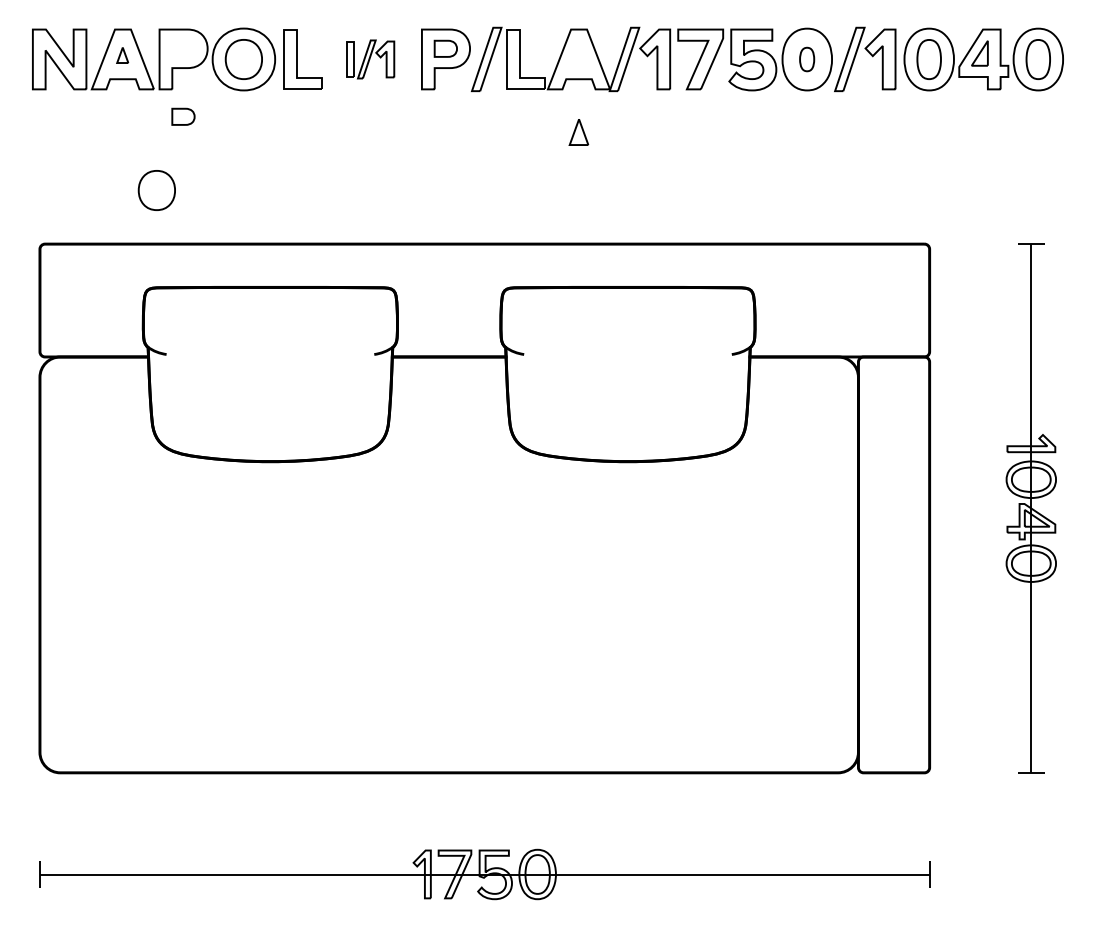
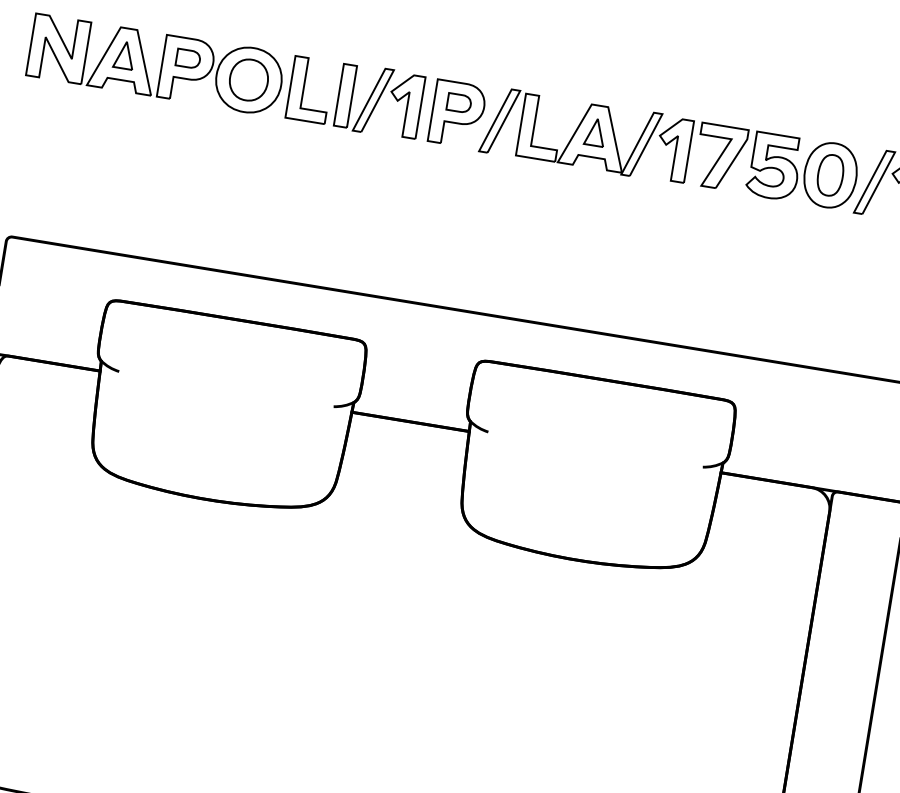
part: (122, 55) -> (124, 55), size x1.67
part: (370, 59) -> (379, 101), size x1.67
part: (806, 59) -> (829, 175), size x1.67
part: (183, 116) -> (188, 58), moved
part: (578, 132) -> (595, 132), moved
part: (156, 190) -> (136, 200), removed

